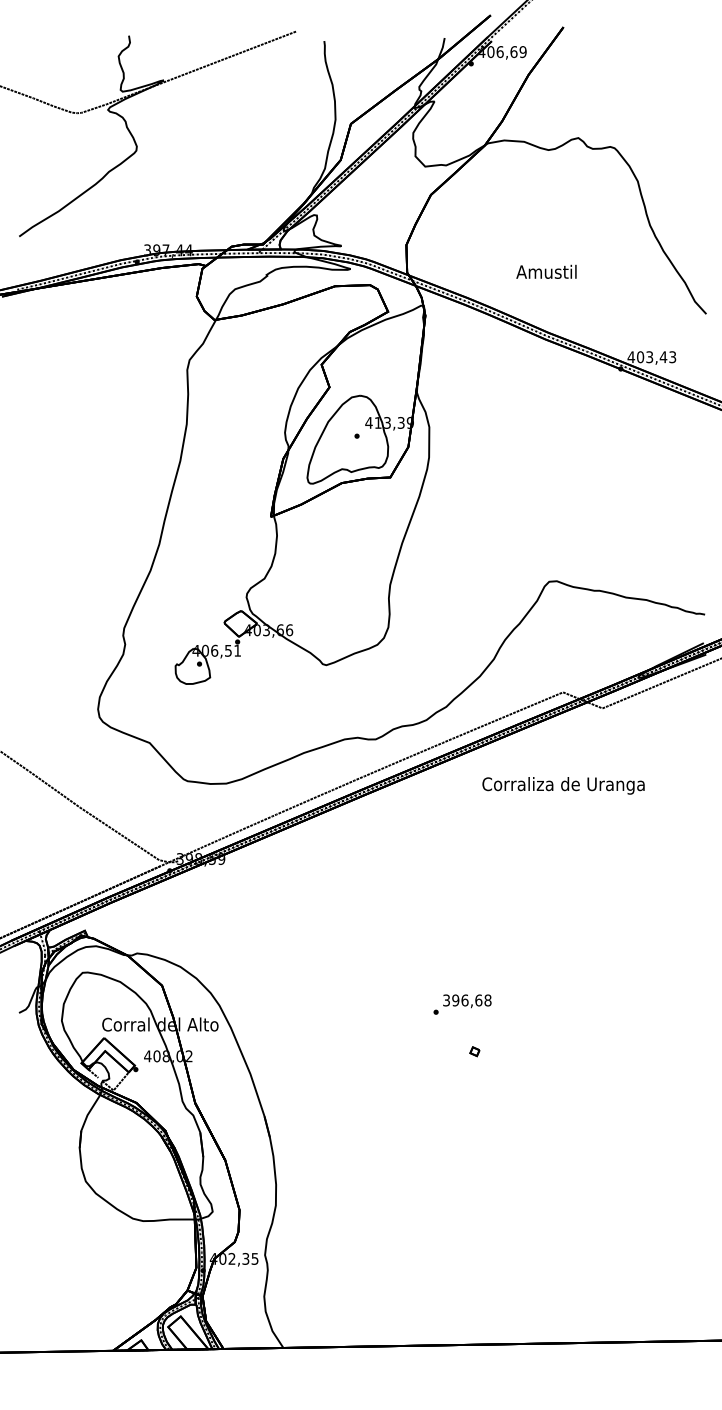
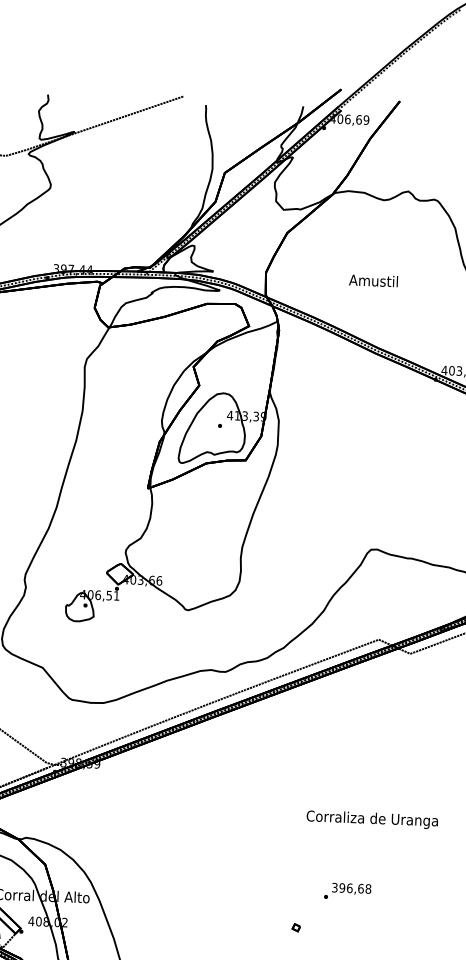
text: (546, 271) -> (373, 280), moved
text: (563, 785) -> (372, 819), moved
text: (462, 1004) -> (347, 891), moved

